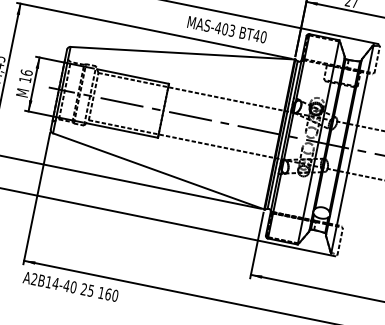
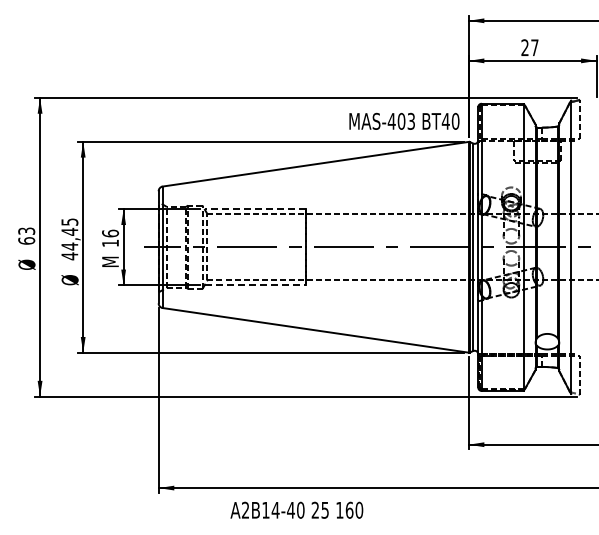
text: (227, 29) -> (404, 120), moved
line: (132, 76) -> (254, 209), solid -> dashed
line: (122, 130) -> (255, 285), solid -> dashed
text: (70, 286) -> (296, 509), moved

